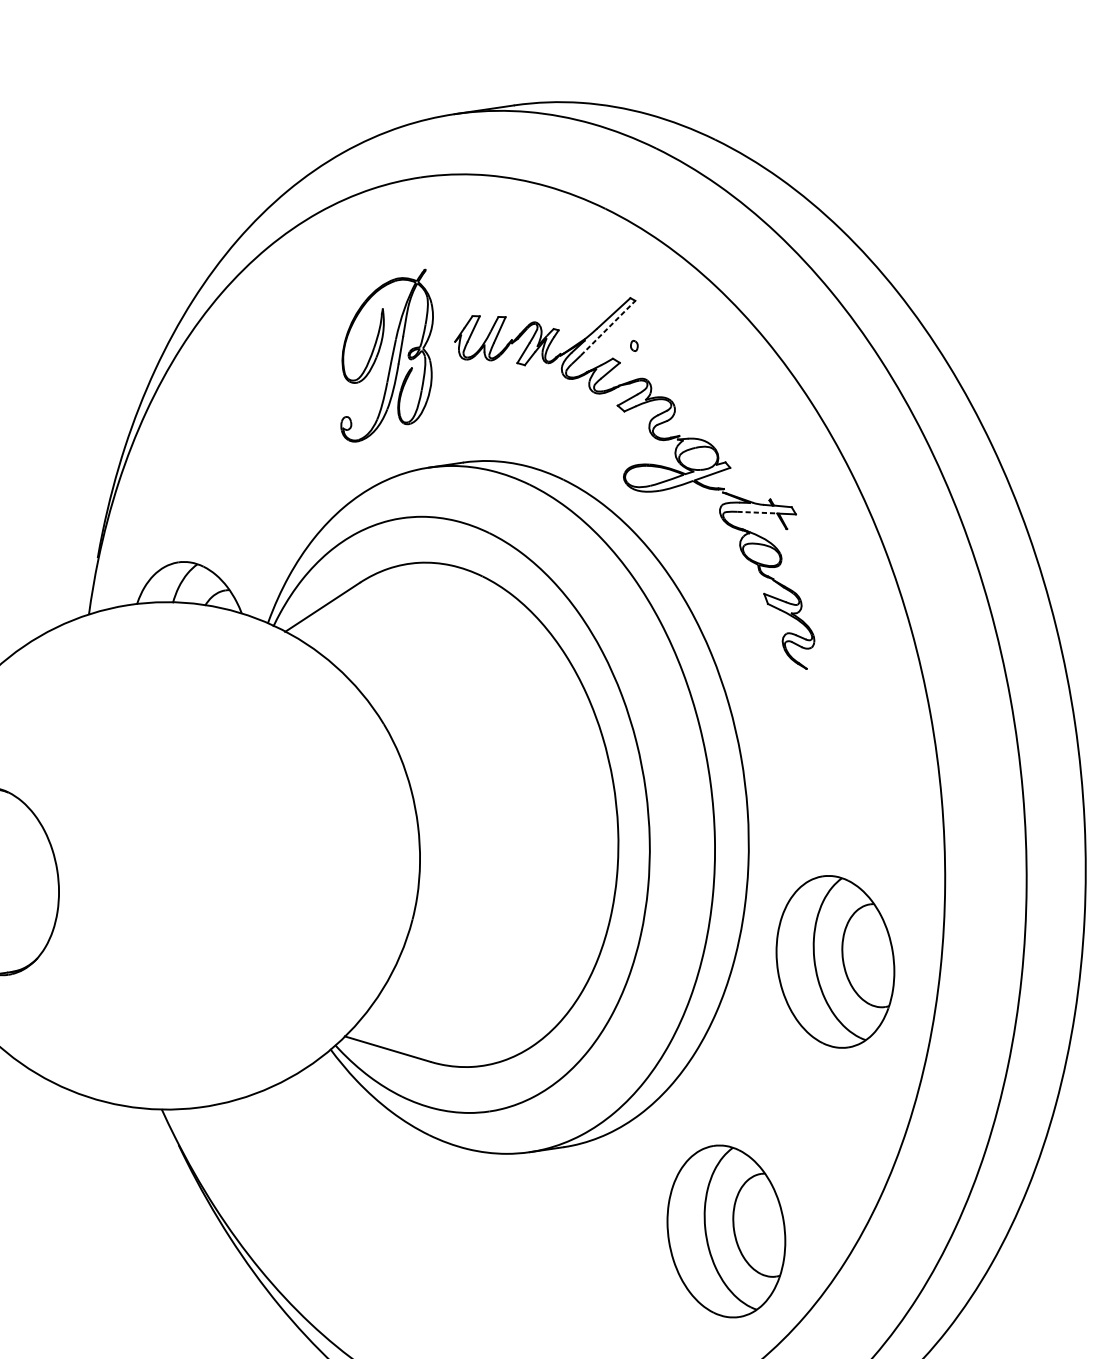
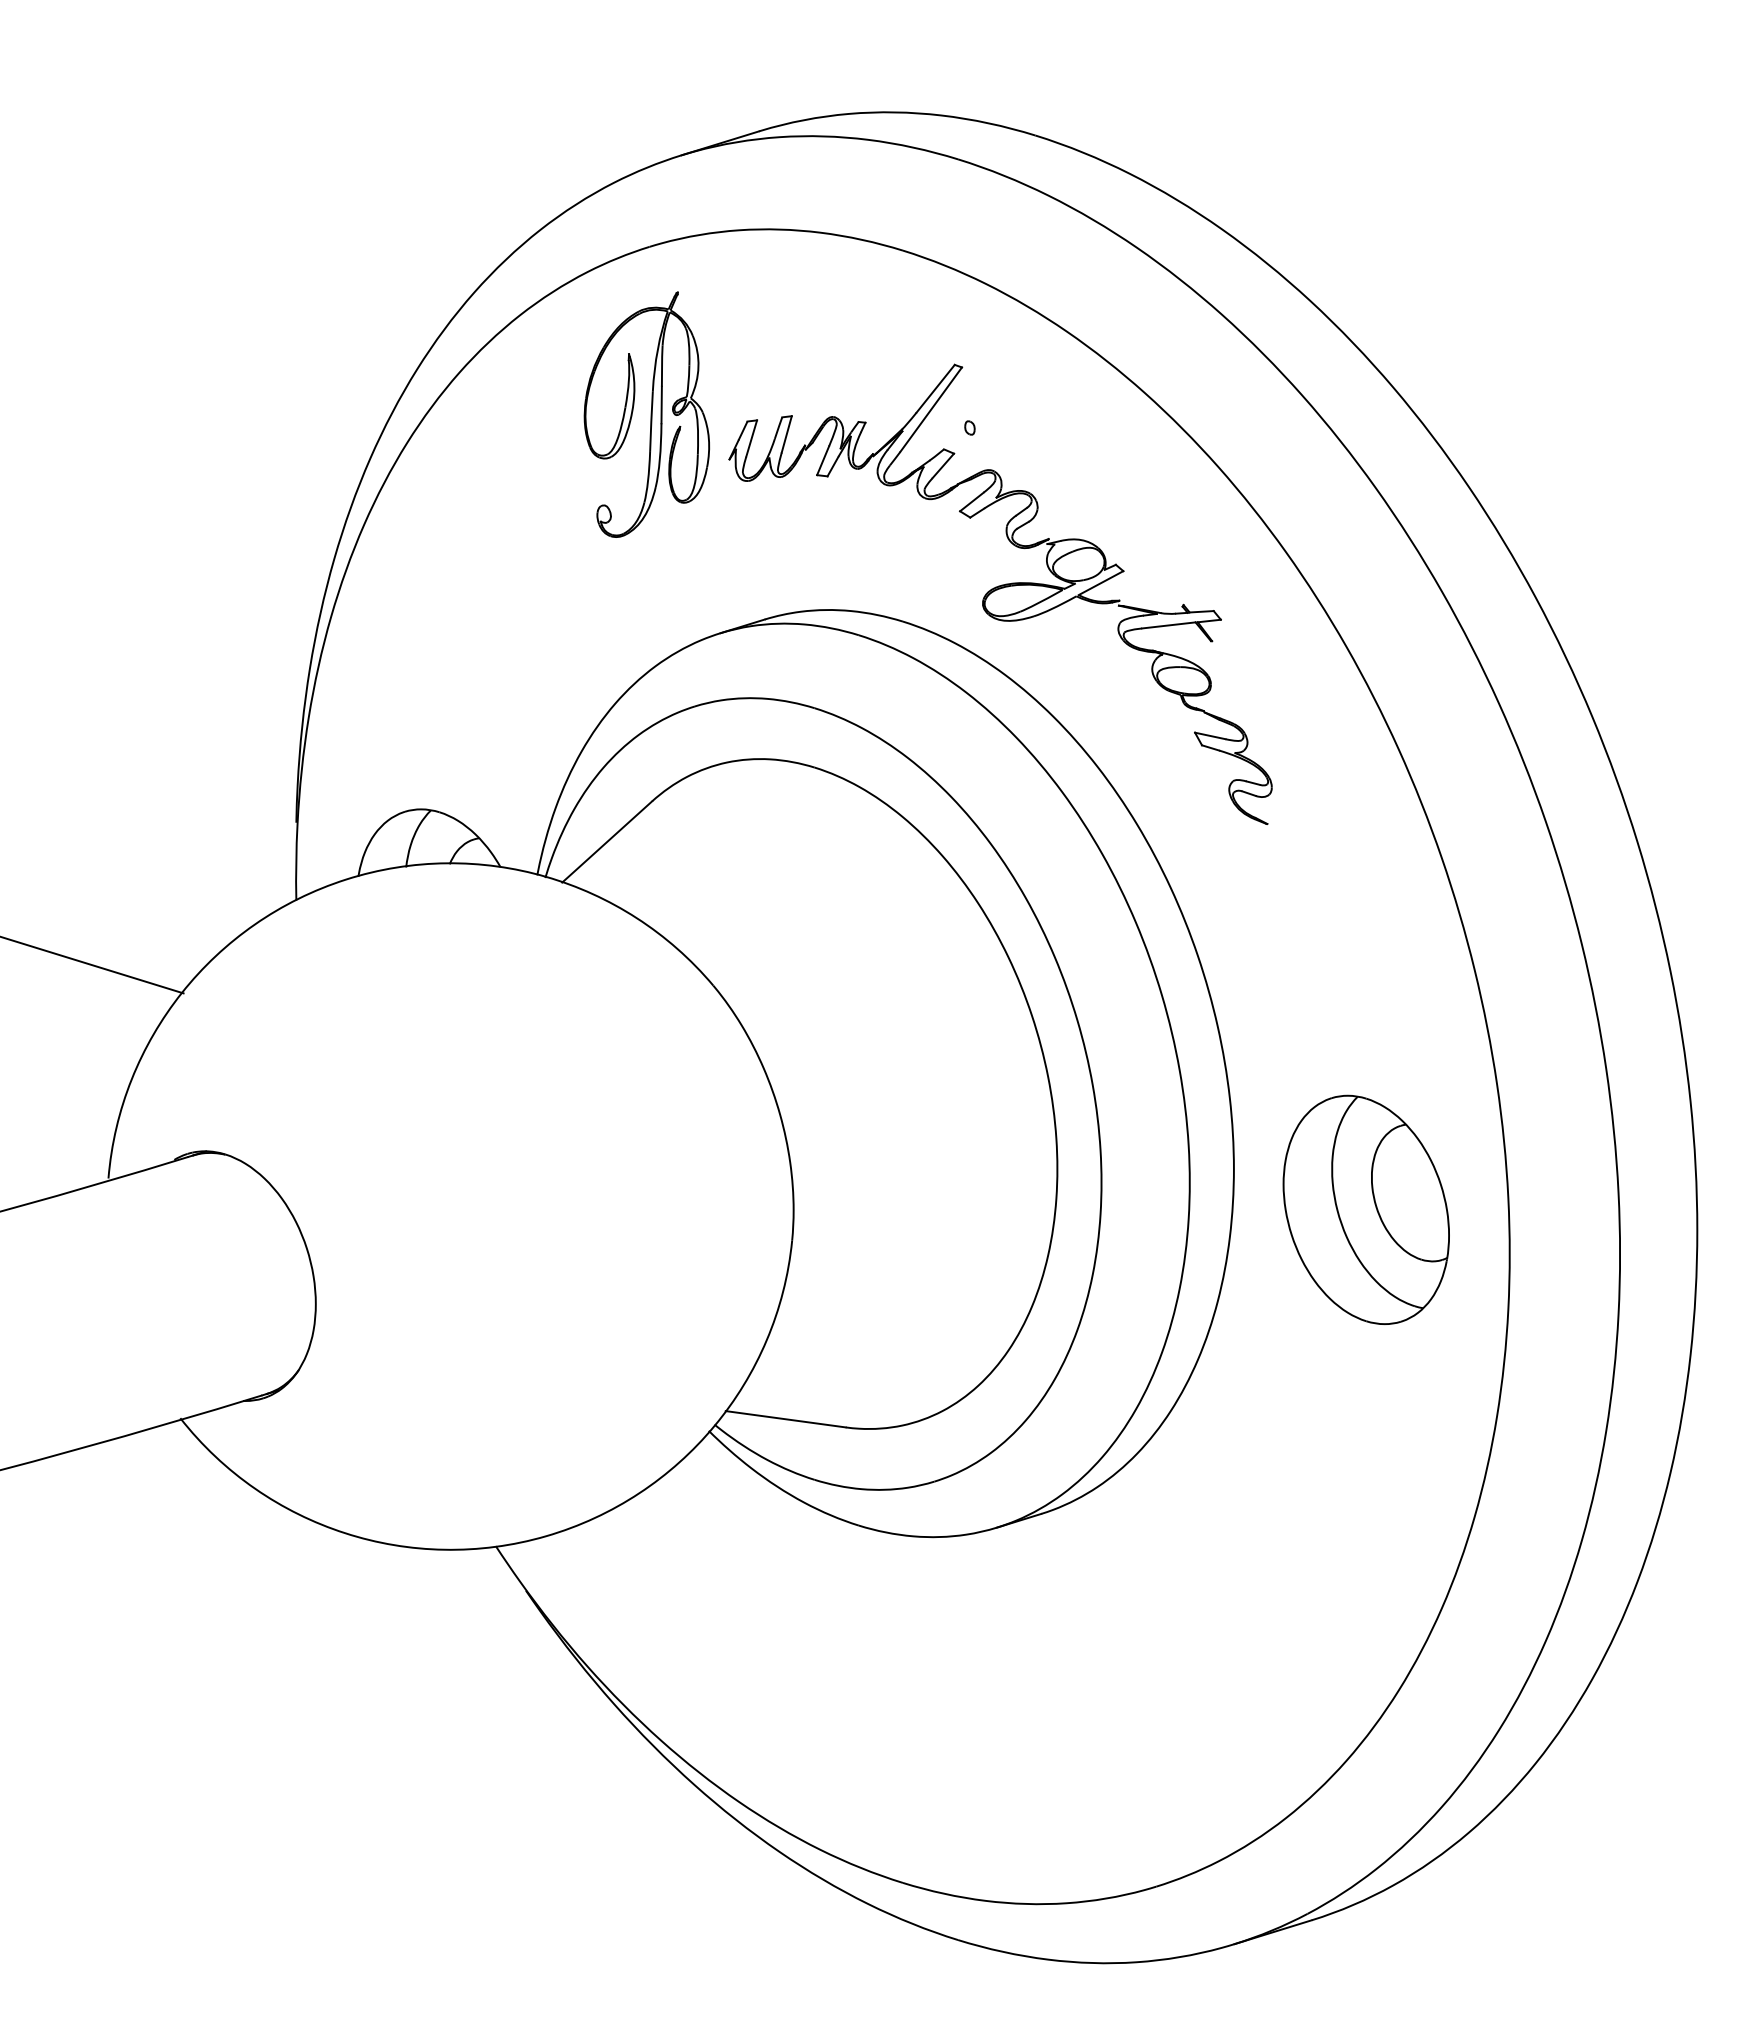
line: (608, 328) -> (931, 409), dashed -> solid
part: (388, 355) -> (646, 414), moved
line: (757, 512) -> (1168, 625), dashed -> solid
part: (725, 1231) -> (1275, 1592), removed

